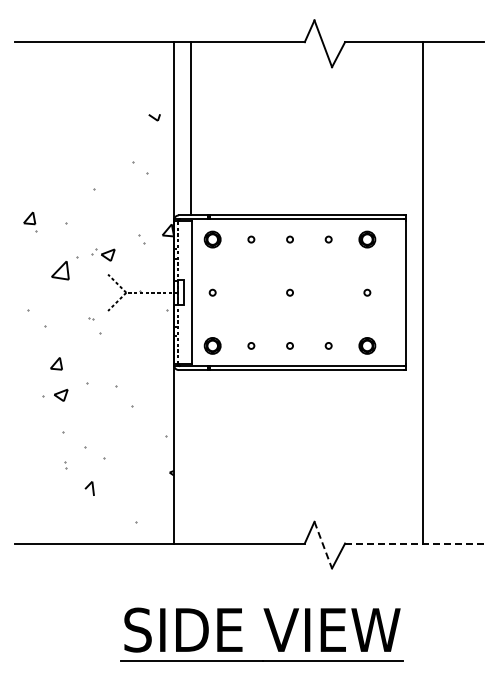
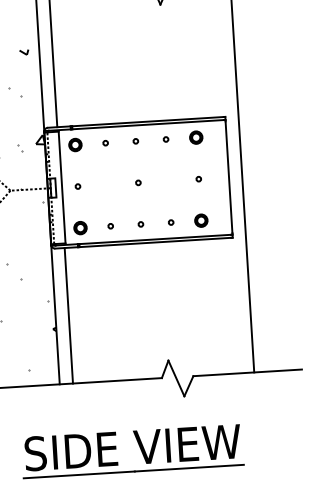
line: (190, 456) -> (68, 315), added
line: (414, 543) -> (247, 372), dashed -> solid
line: (323, 545) -> (176, 378), dashed -> solid

